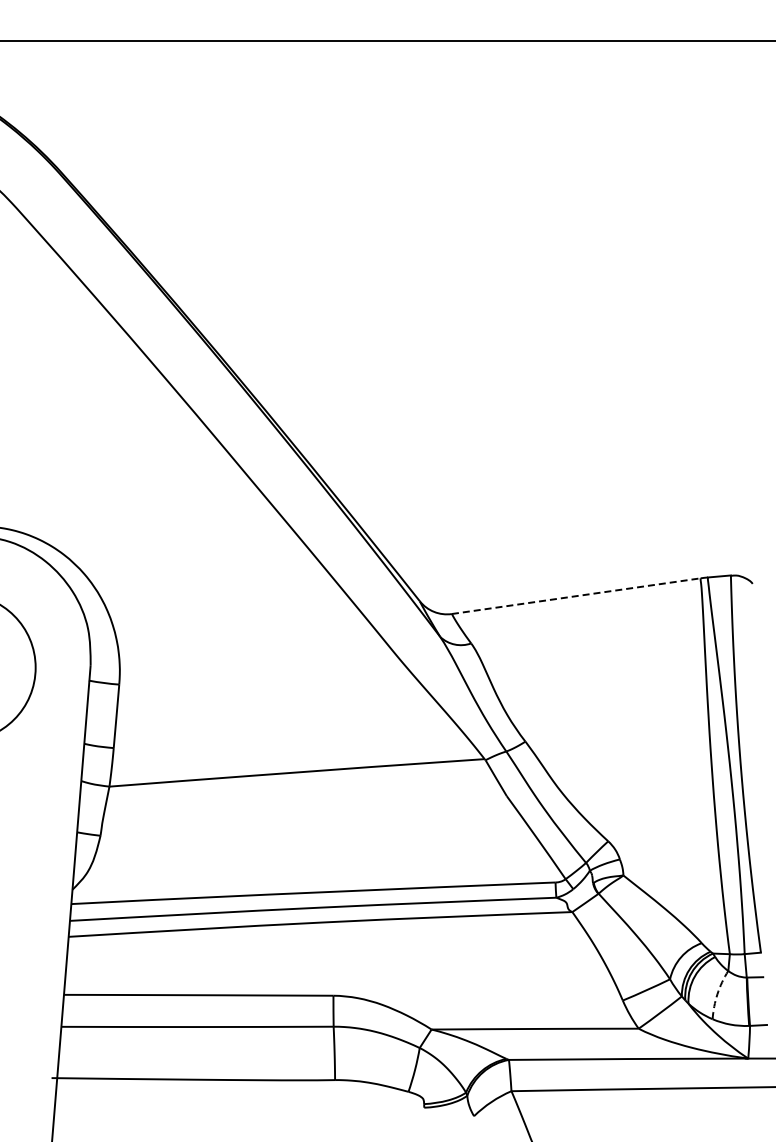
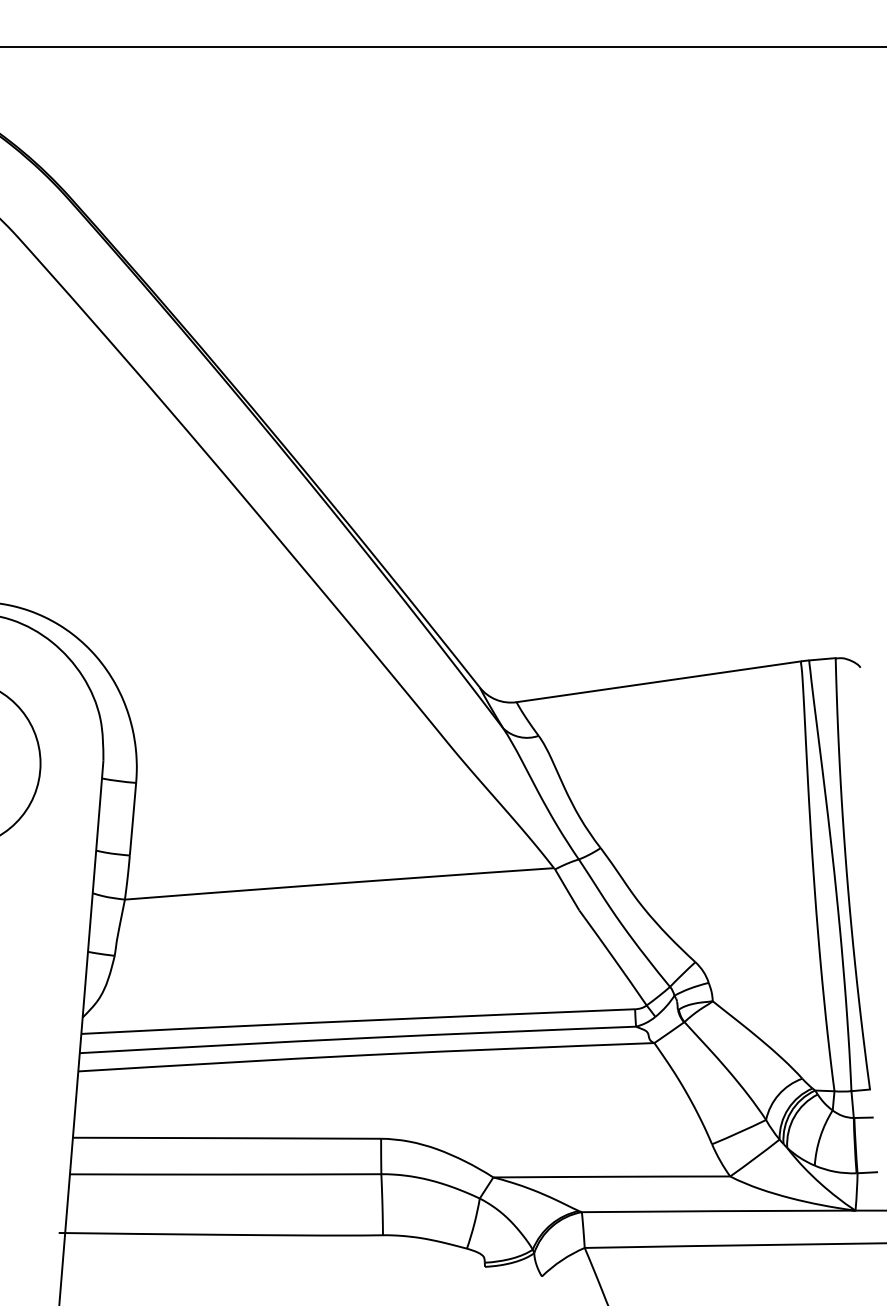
line: (576, 596) -> (659, 682), dashed -> solid
arc: (717, 994) -> (820, 1137), dashed -> solid

